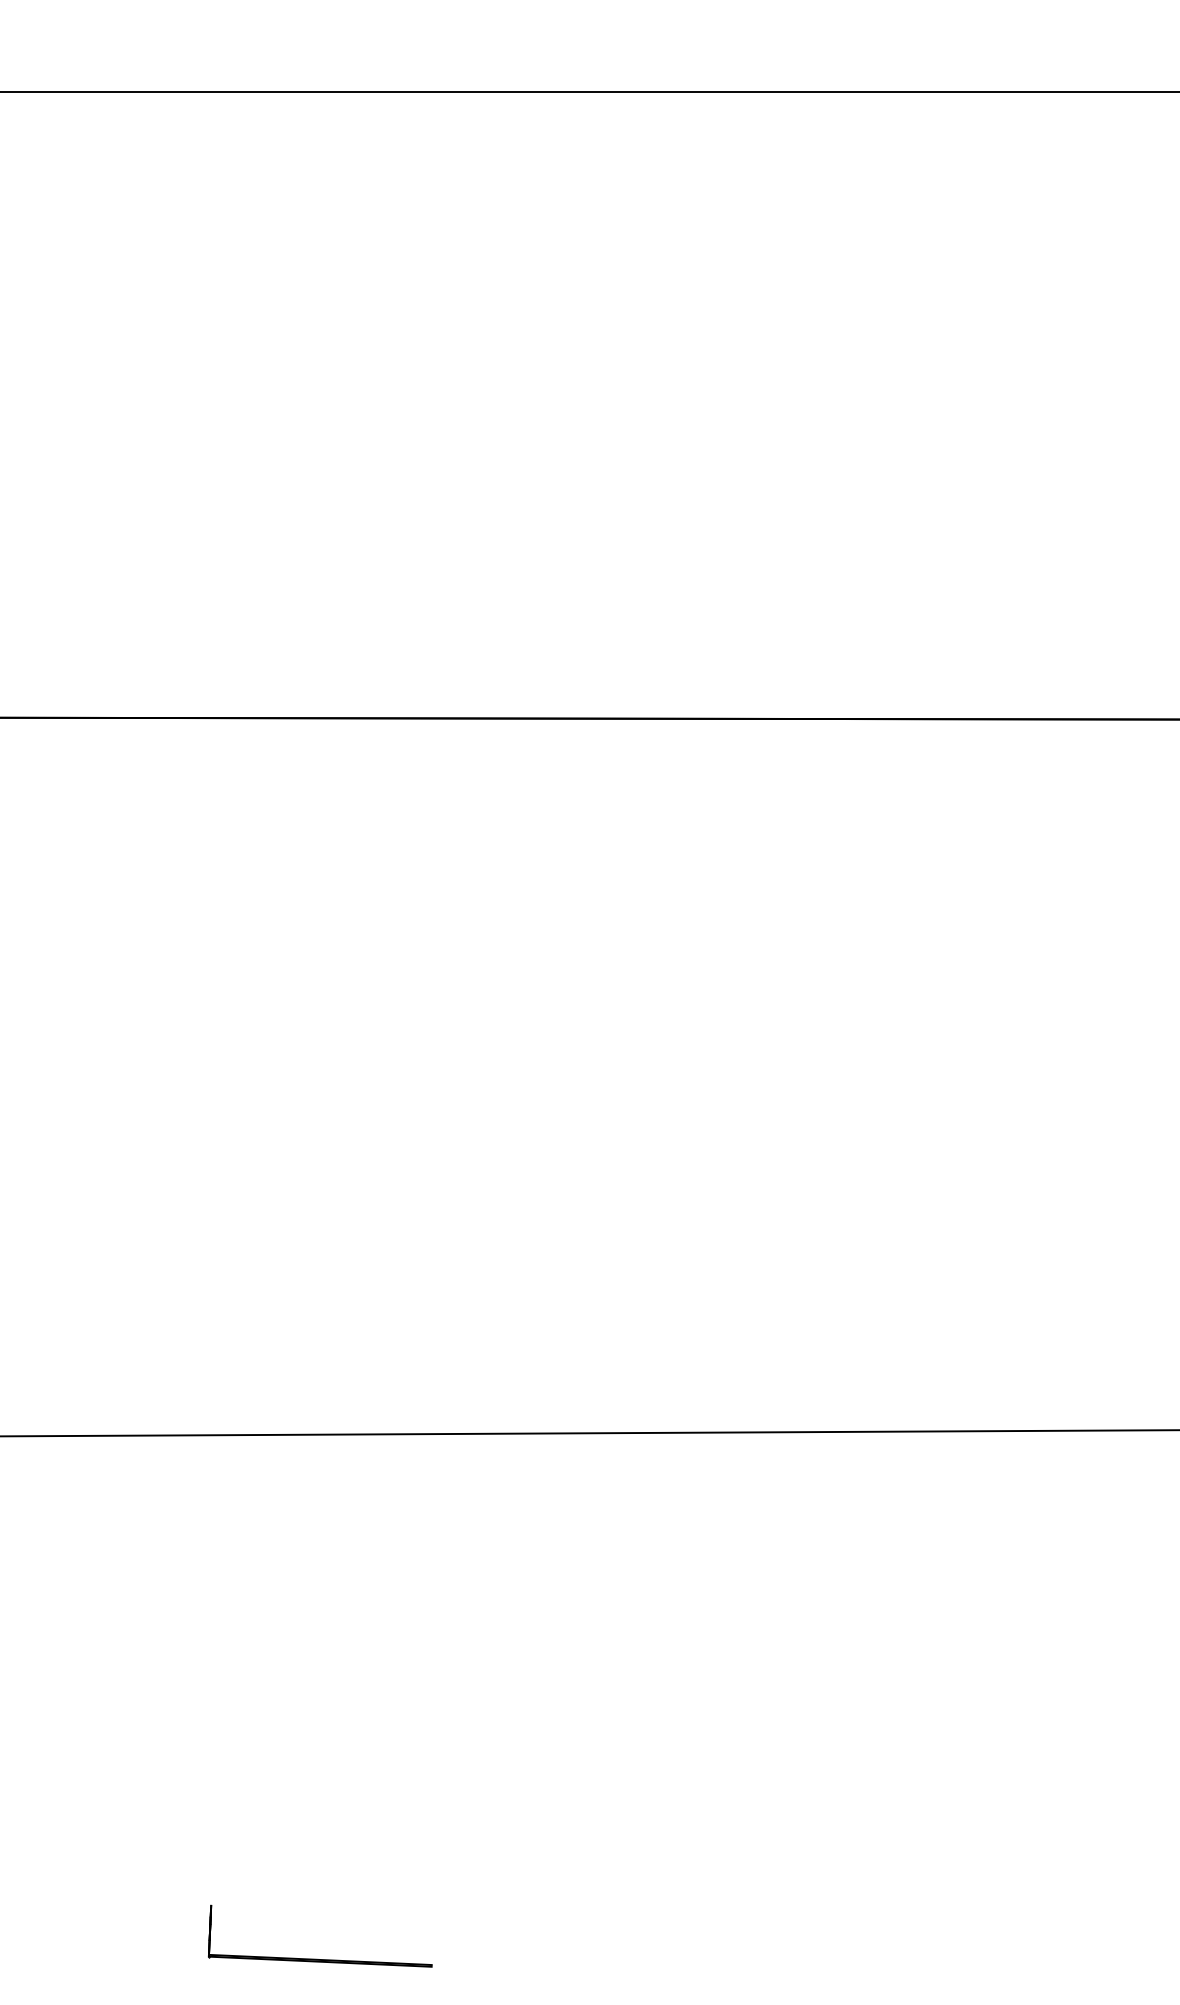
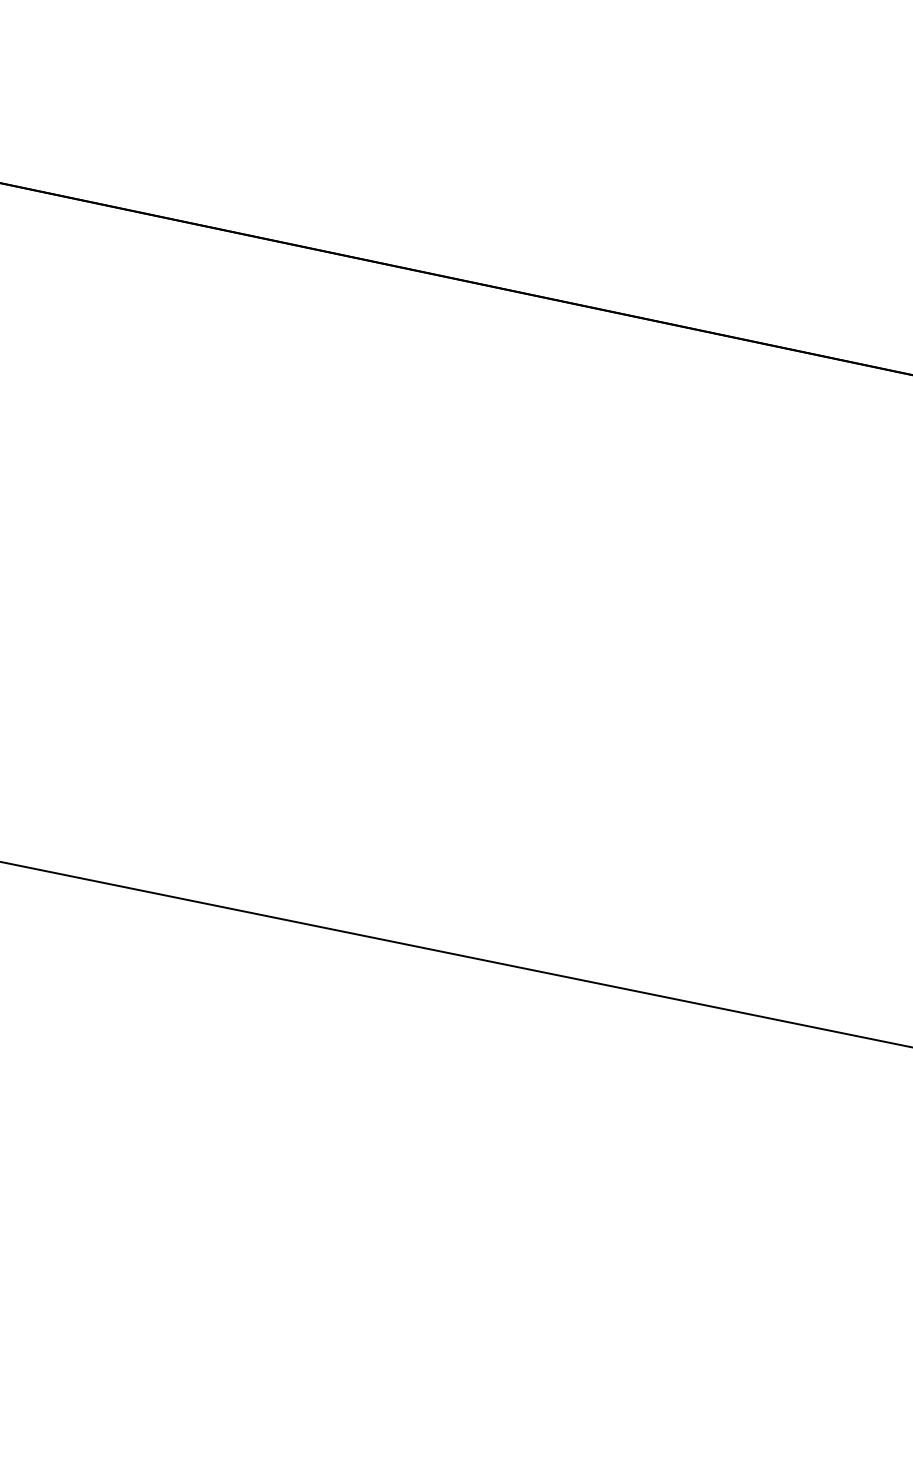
part: (317, 1958) -> (187, 1393), removed

